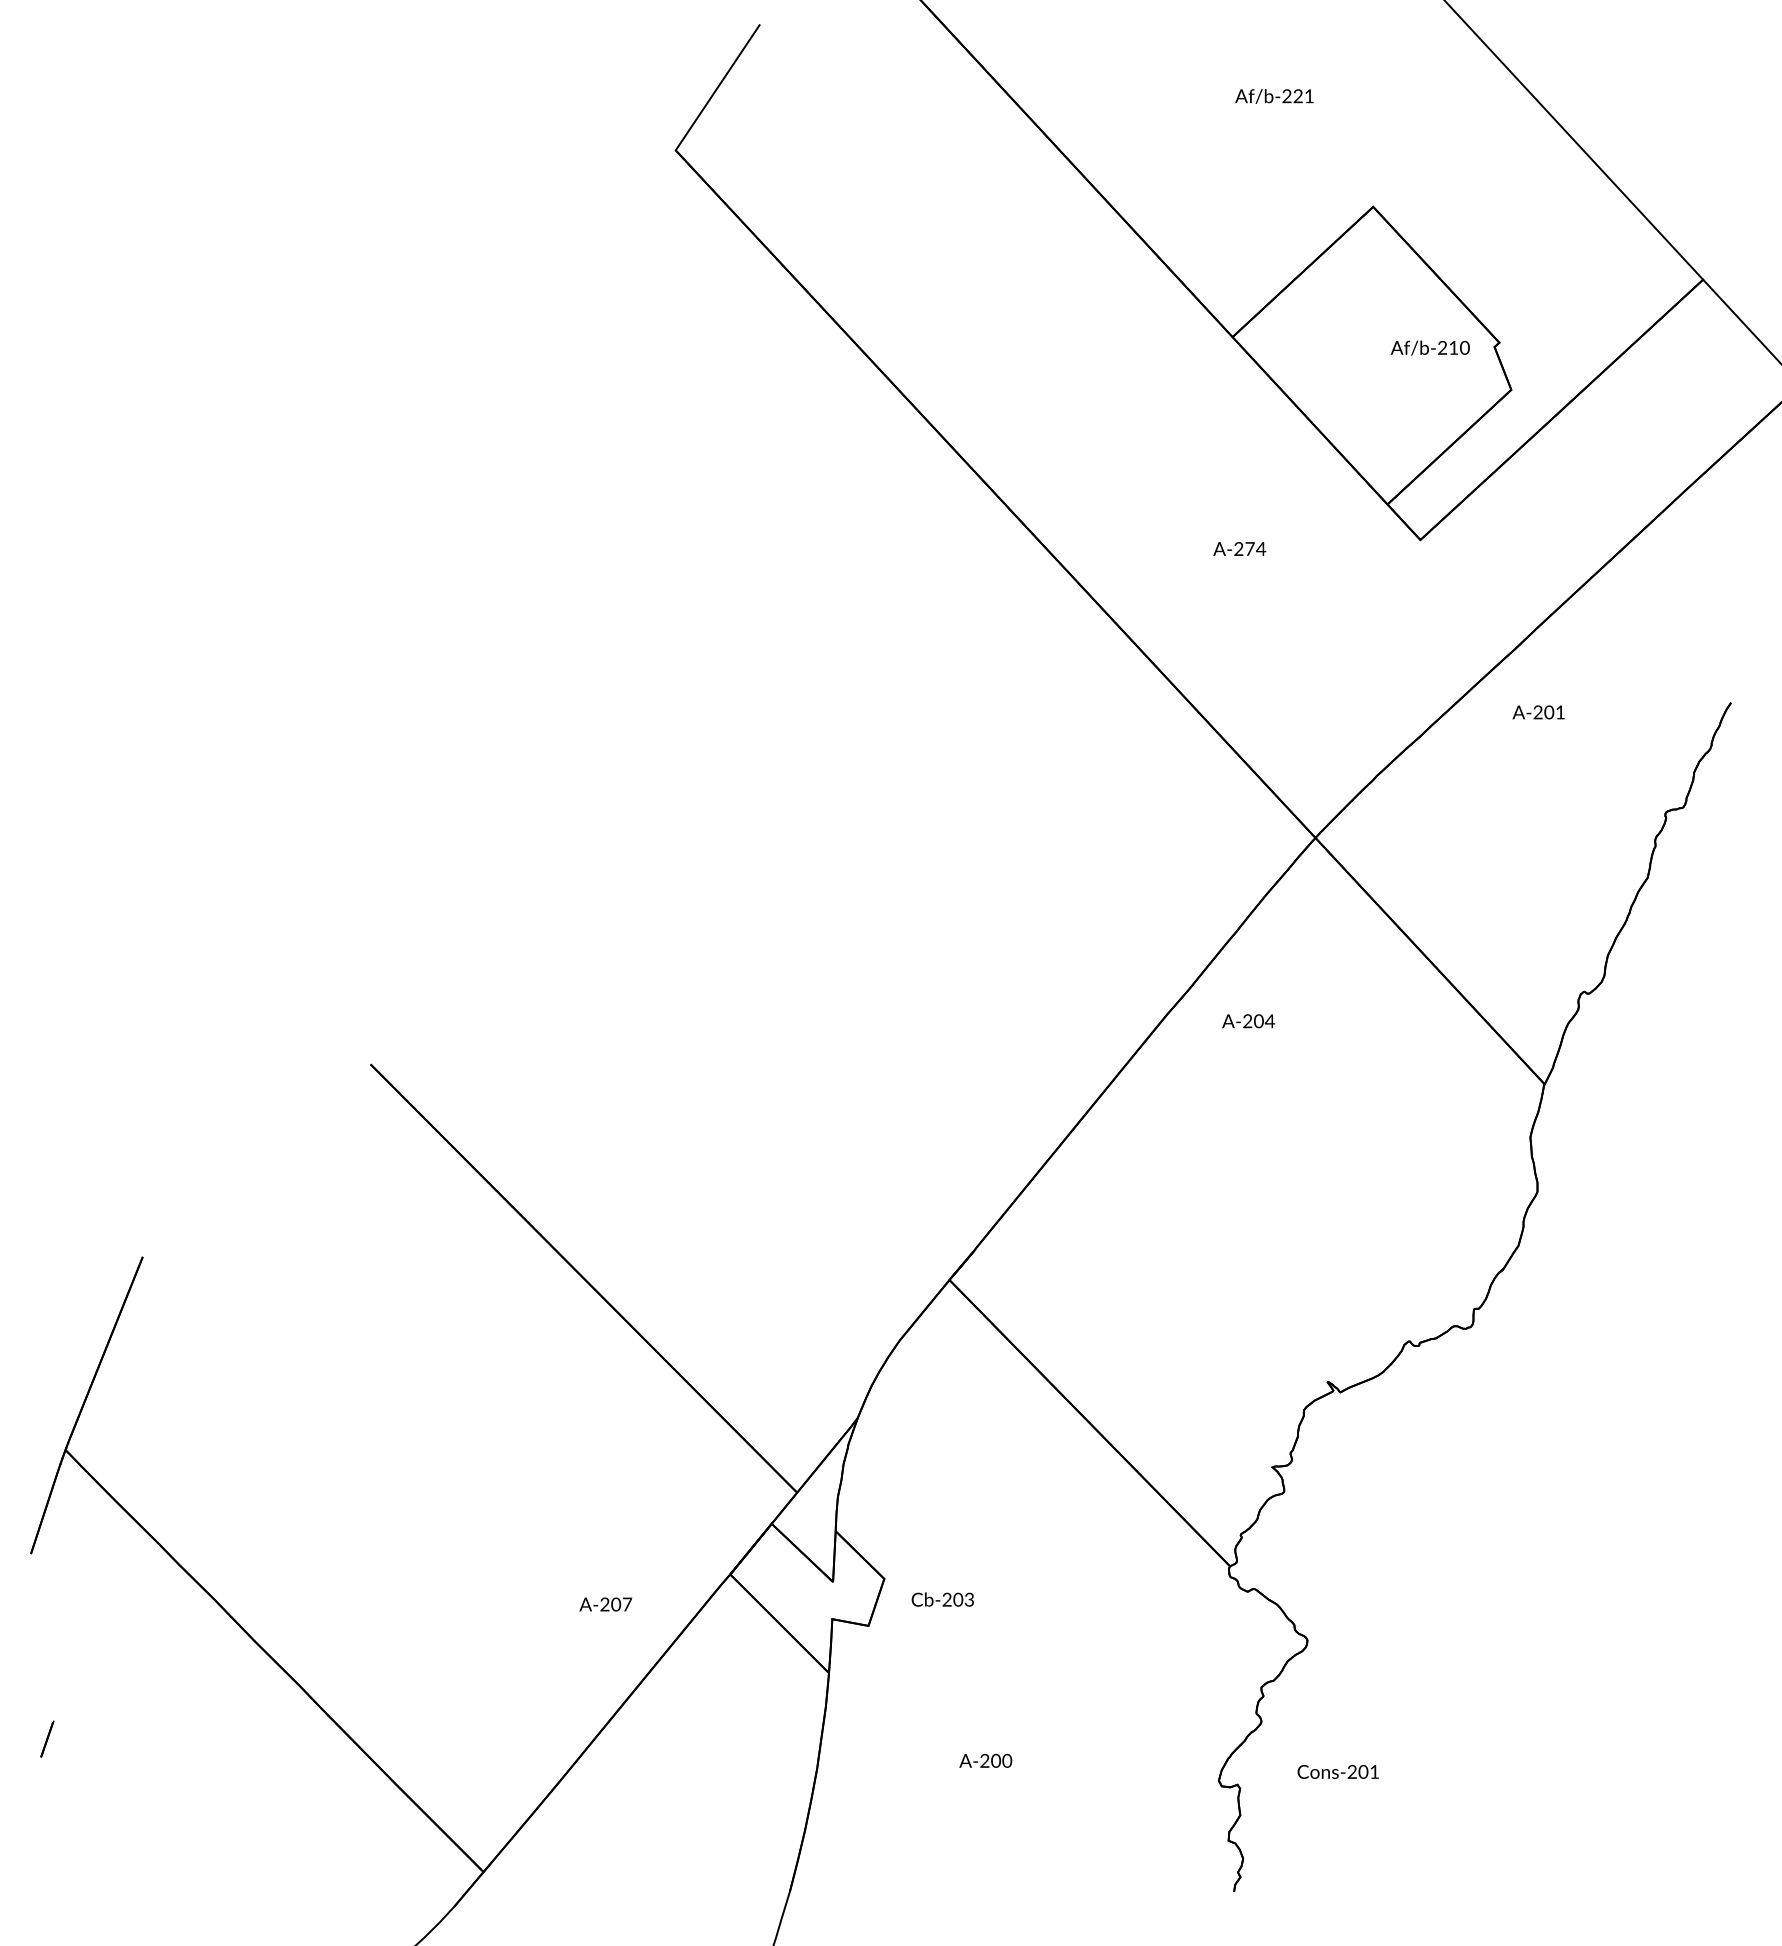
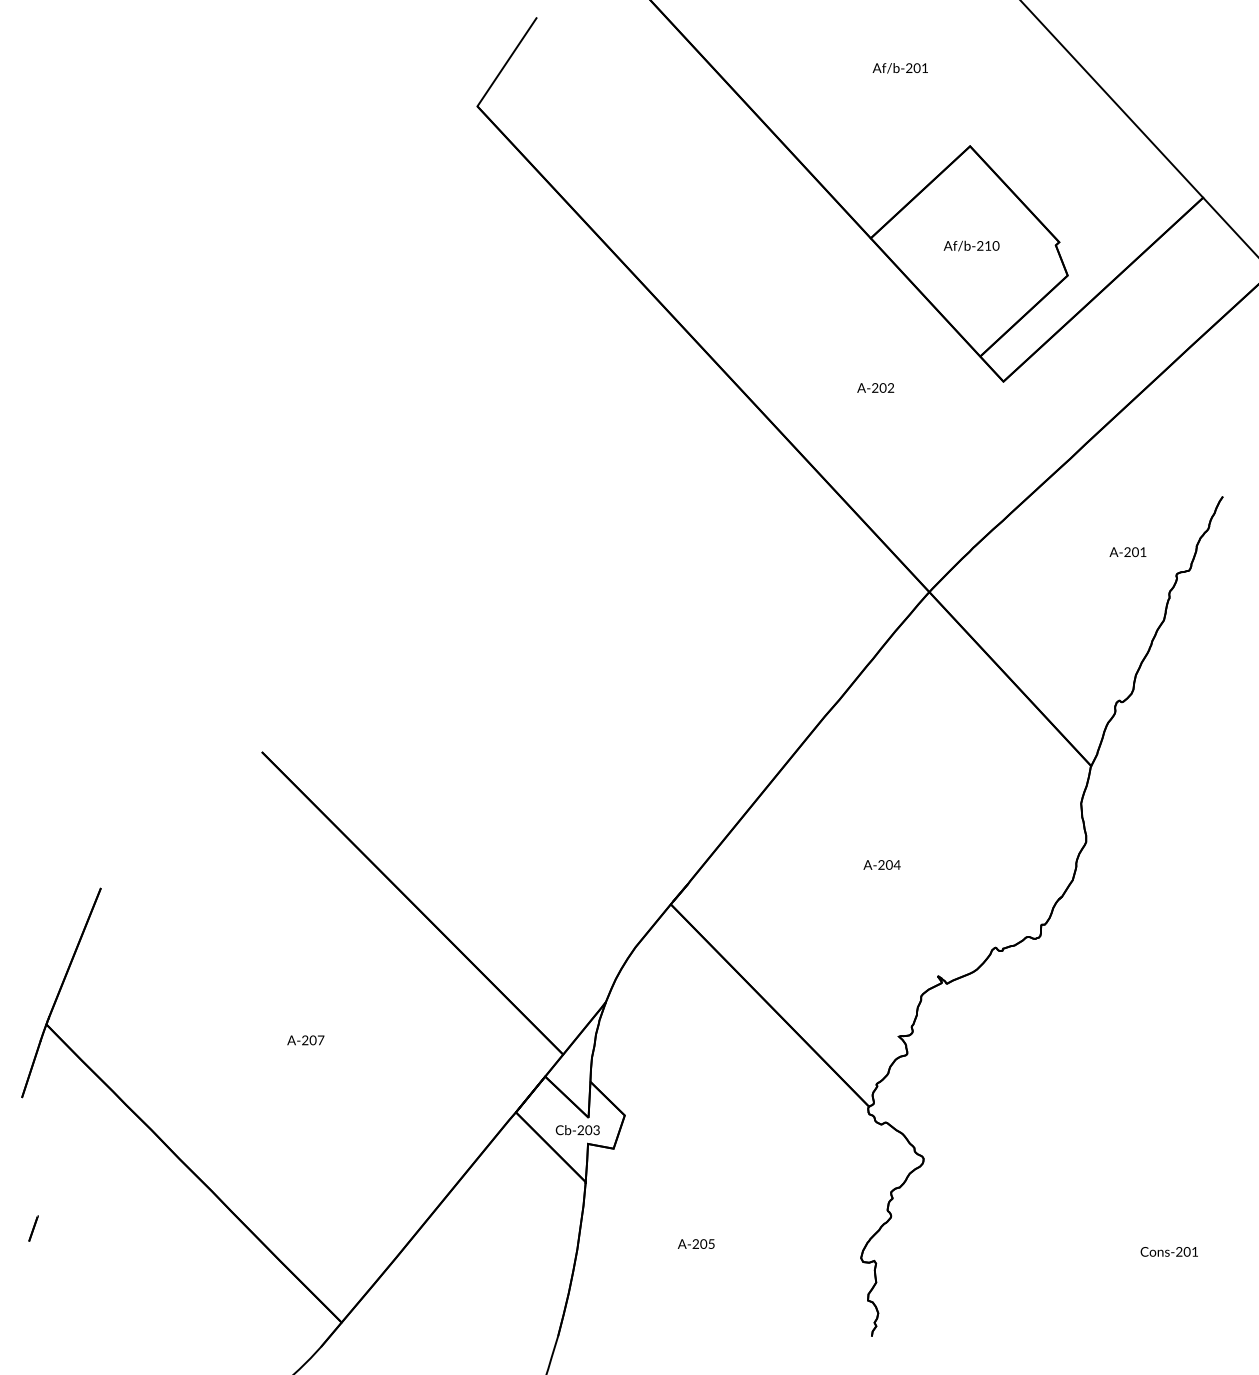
text: (1298, 96) -> (917, 68), Af/b-221 -> Af/b-201
text: (1429, 347) -> (971, 245), moved
text: (1255, 548) -> (886, 387), A-274 -> A-202
text: (1538, 712) -> (1127, 552), moved
text: (1248, 1021) -> (882, 865), moved
text: (942, 1599) -> (577, 1130), moved
text: (605, 1604) -> (305, 1040), moved
text: (1007, 1760) -> (711, 1243), A-200 -> A-205
text: (1337, 1771) -> (1168, 1251), moved

